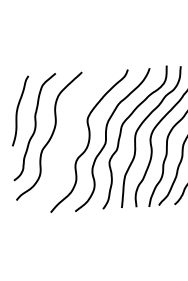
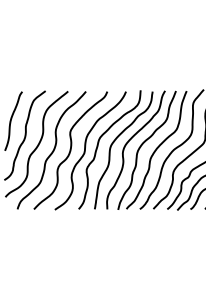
curve: (68, 142) -> (52, 150), added

